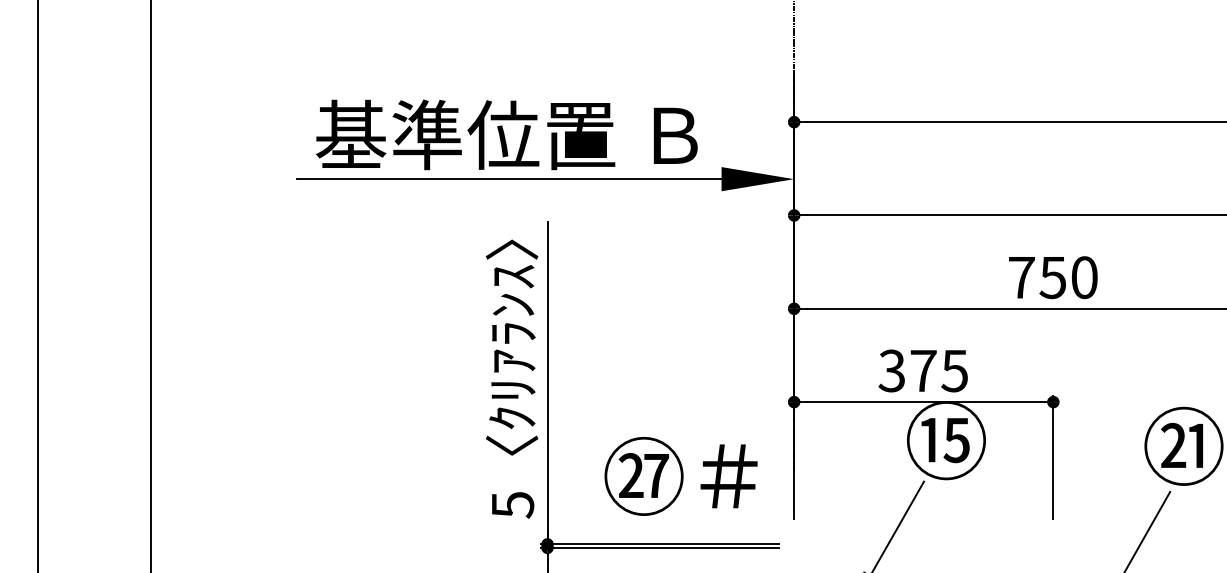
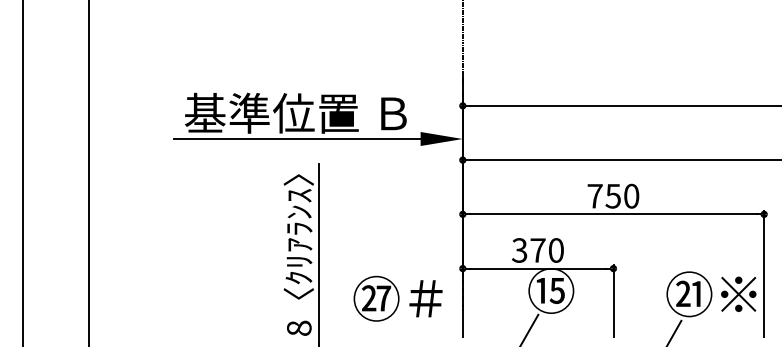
text: (953, 370) -> (555, 250), 375 -> 370
text: (680, 475) -> (397, 298), moved
text: (513, 505) -> (299, 328), 5 -> 8

